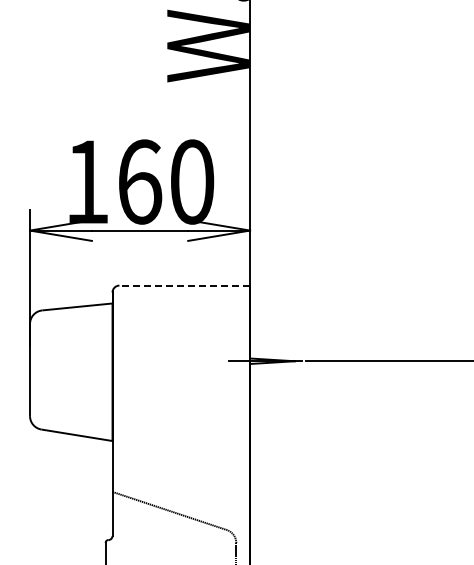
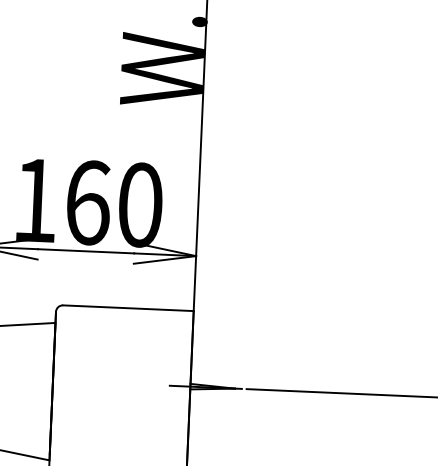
line: (184, 285) -> (128, 308), dashed -> solid

